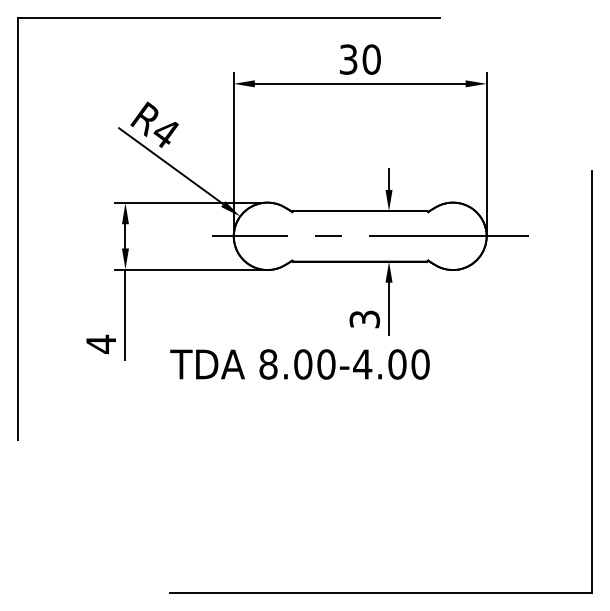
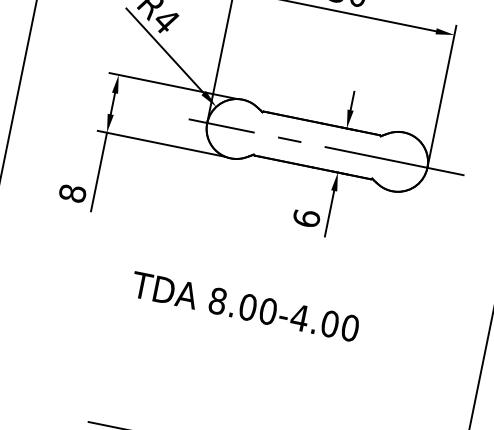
text: (364, 319) -> (306, 218), 3 -> 6
text: (101, 344) -> (72, 193), 4 -> 8
text: (299, 364) -> (244, 306), moved

